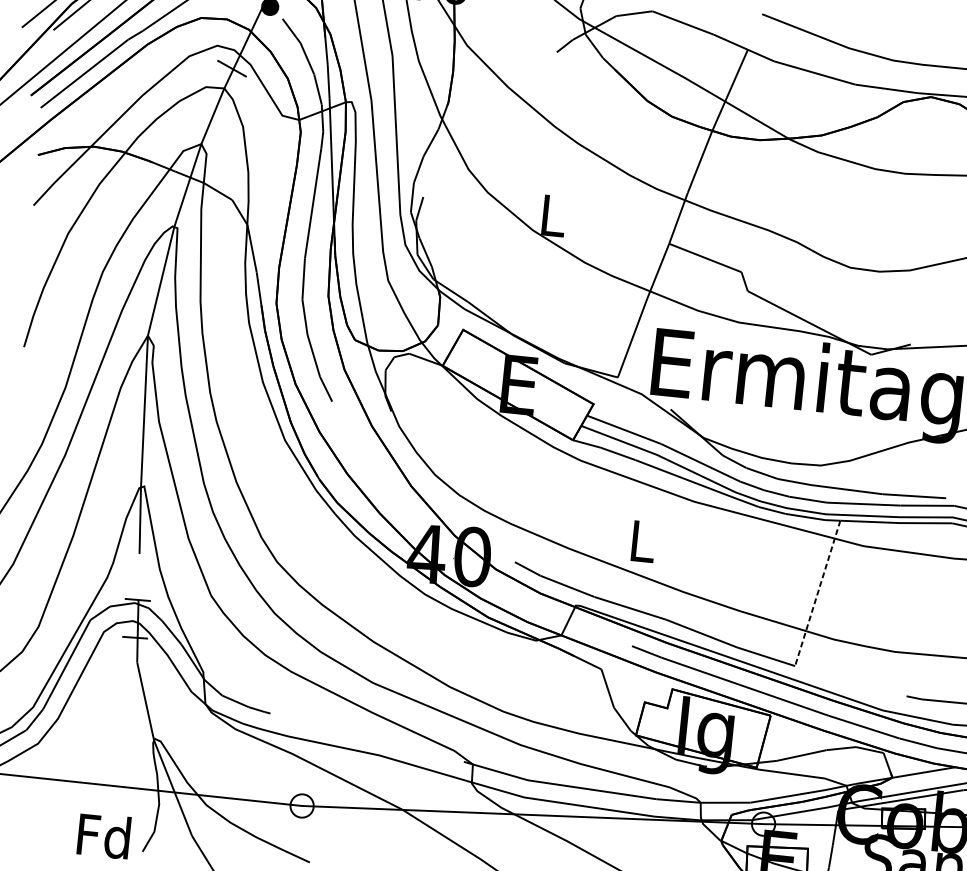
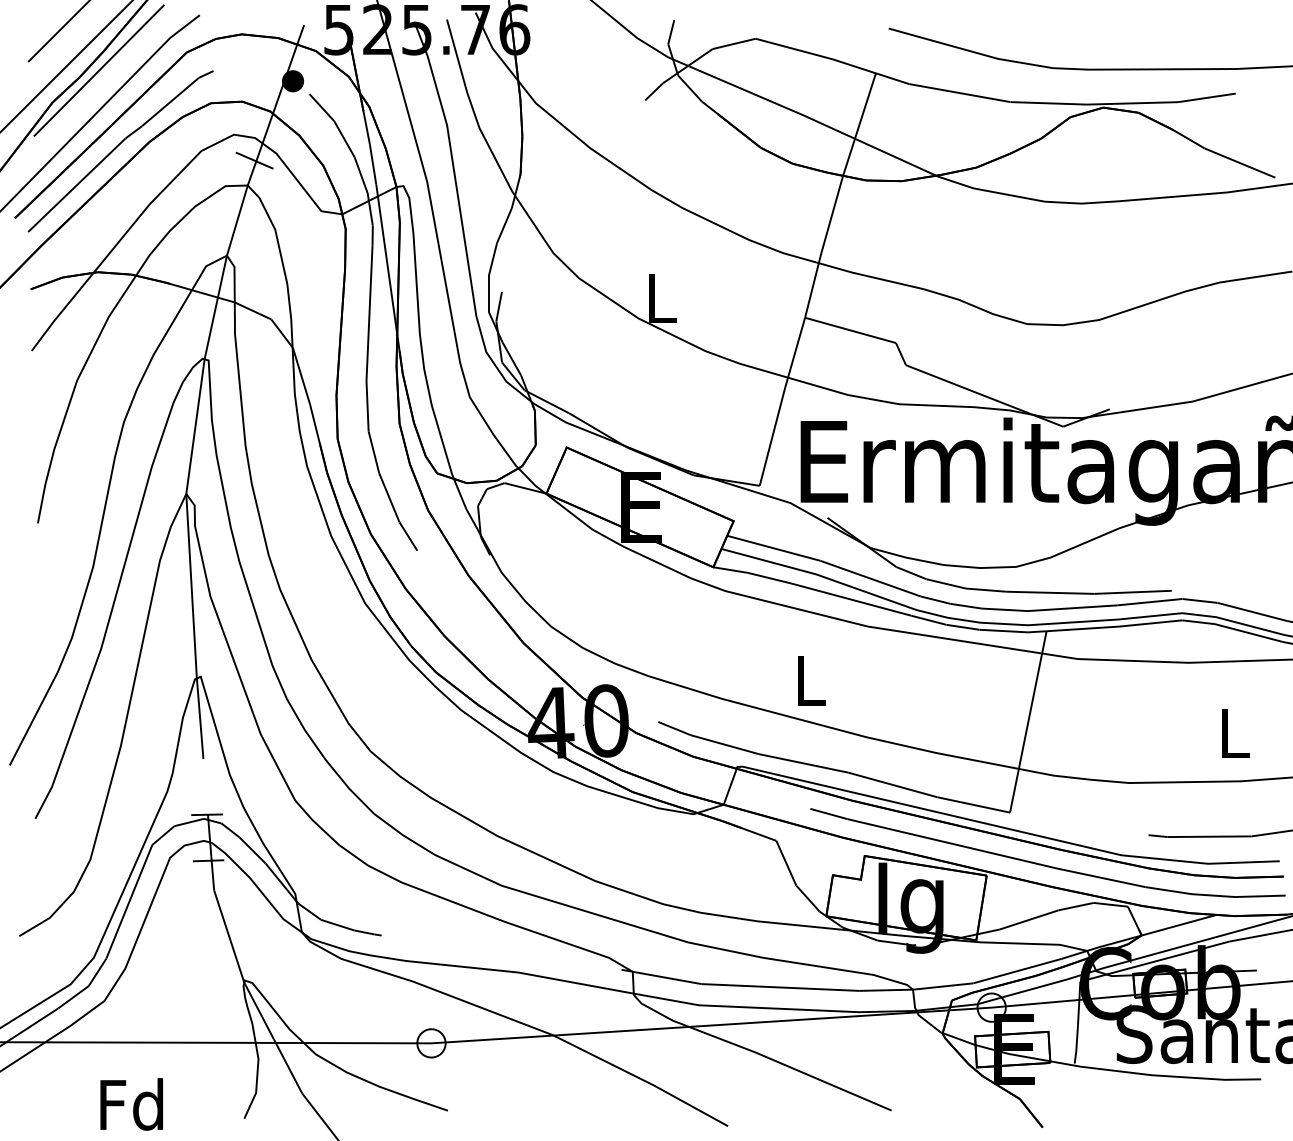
line: (817, 593) -> (1028, 721), dashed -> solid
text: (103, 836) -> (131, 1104), moved

